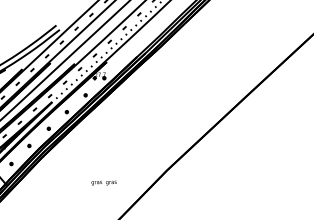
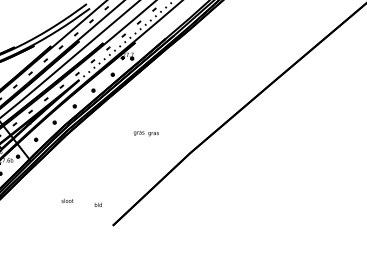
text: (103, 182) -> (145, 133), moved

